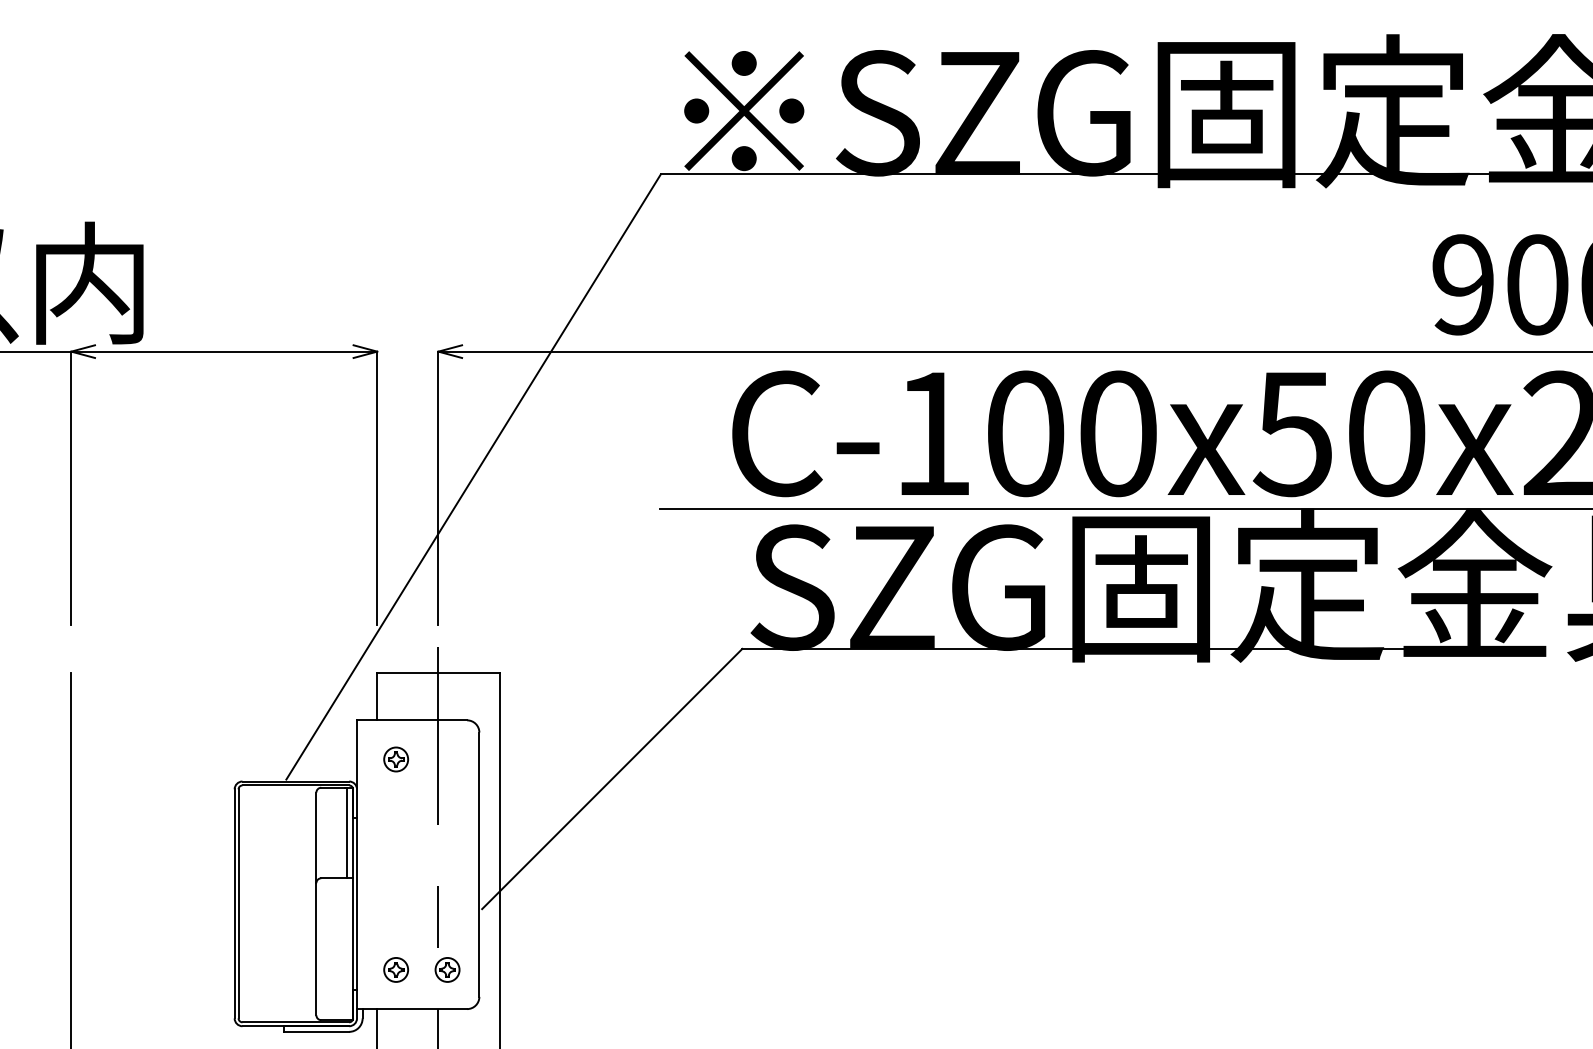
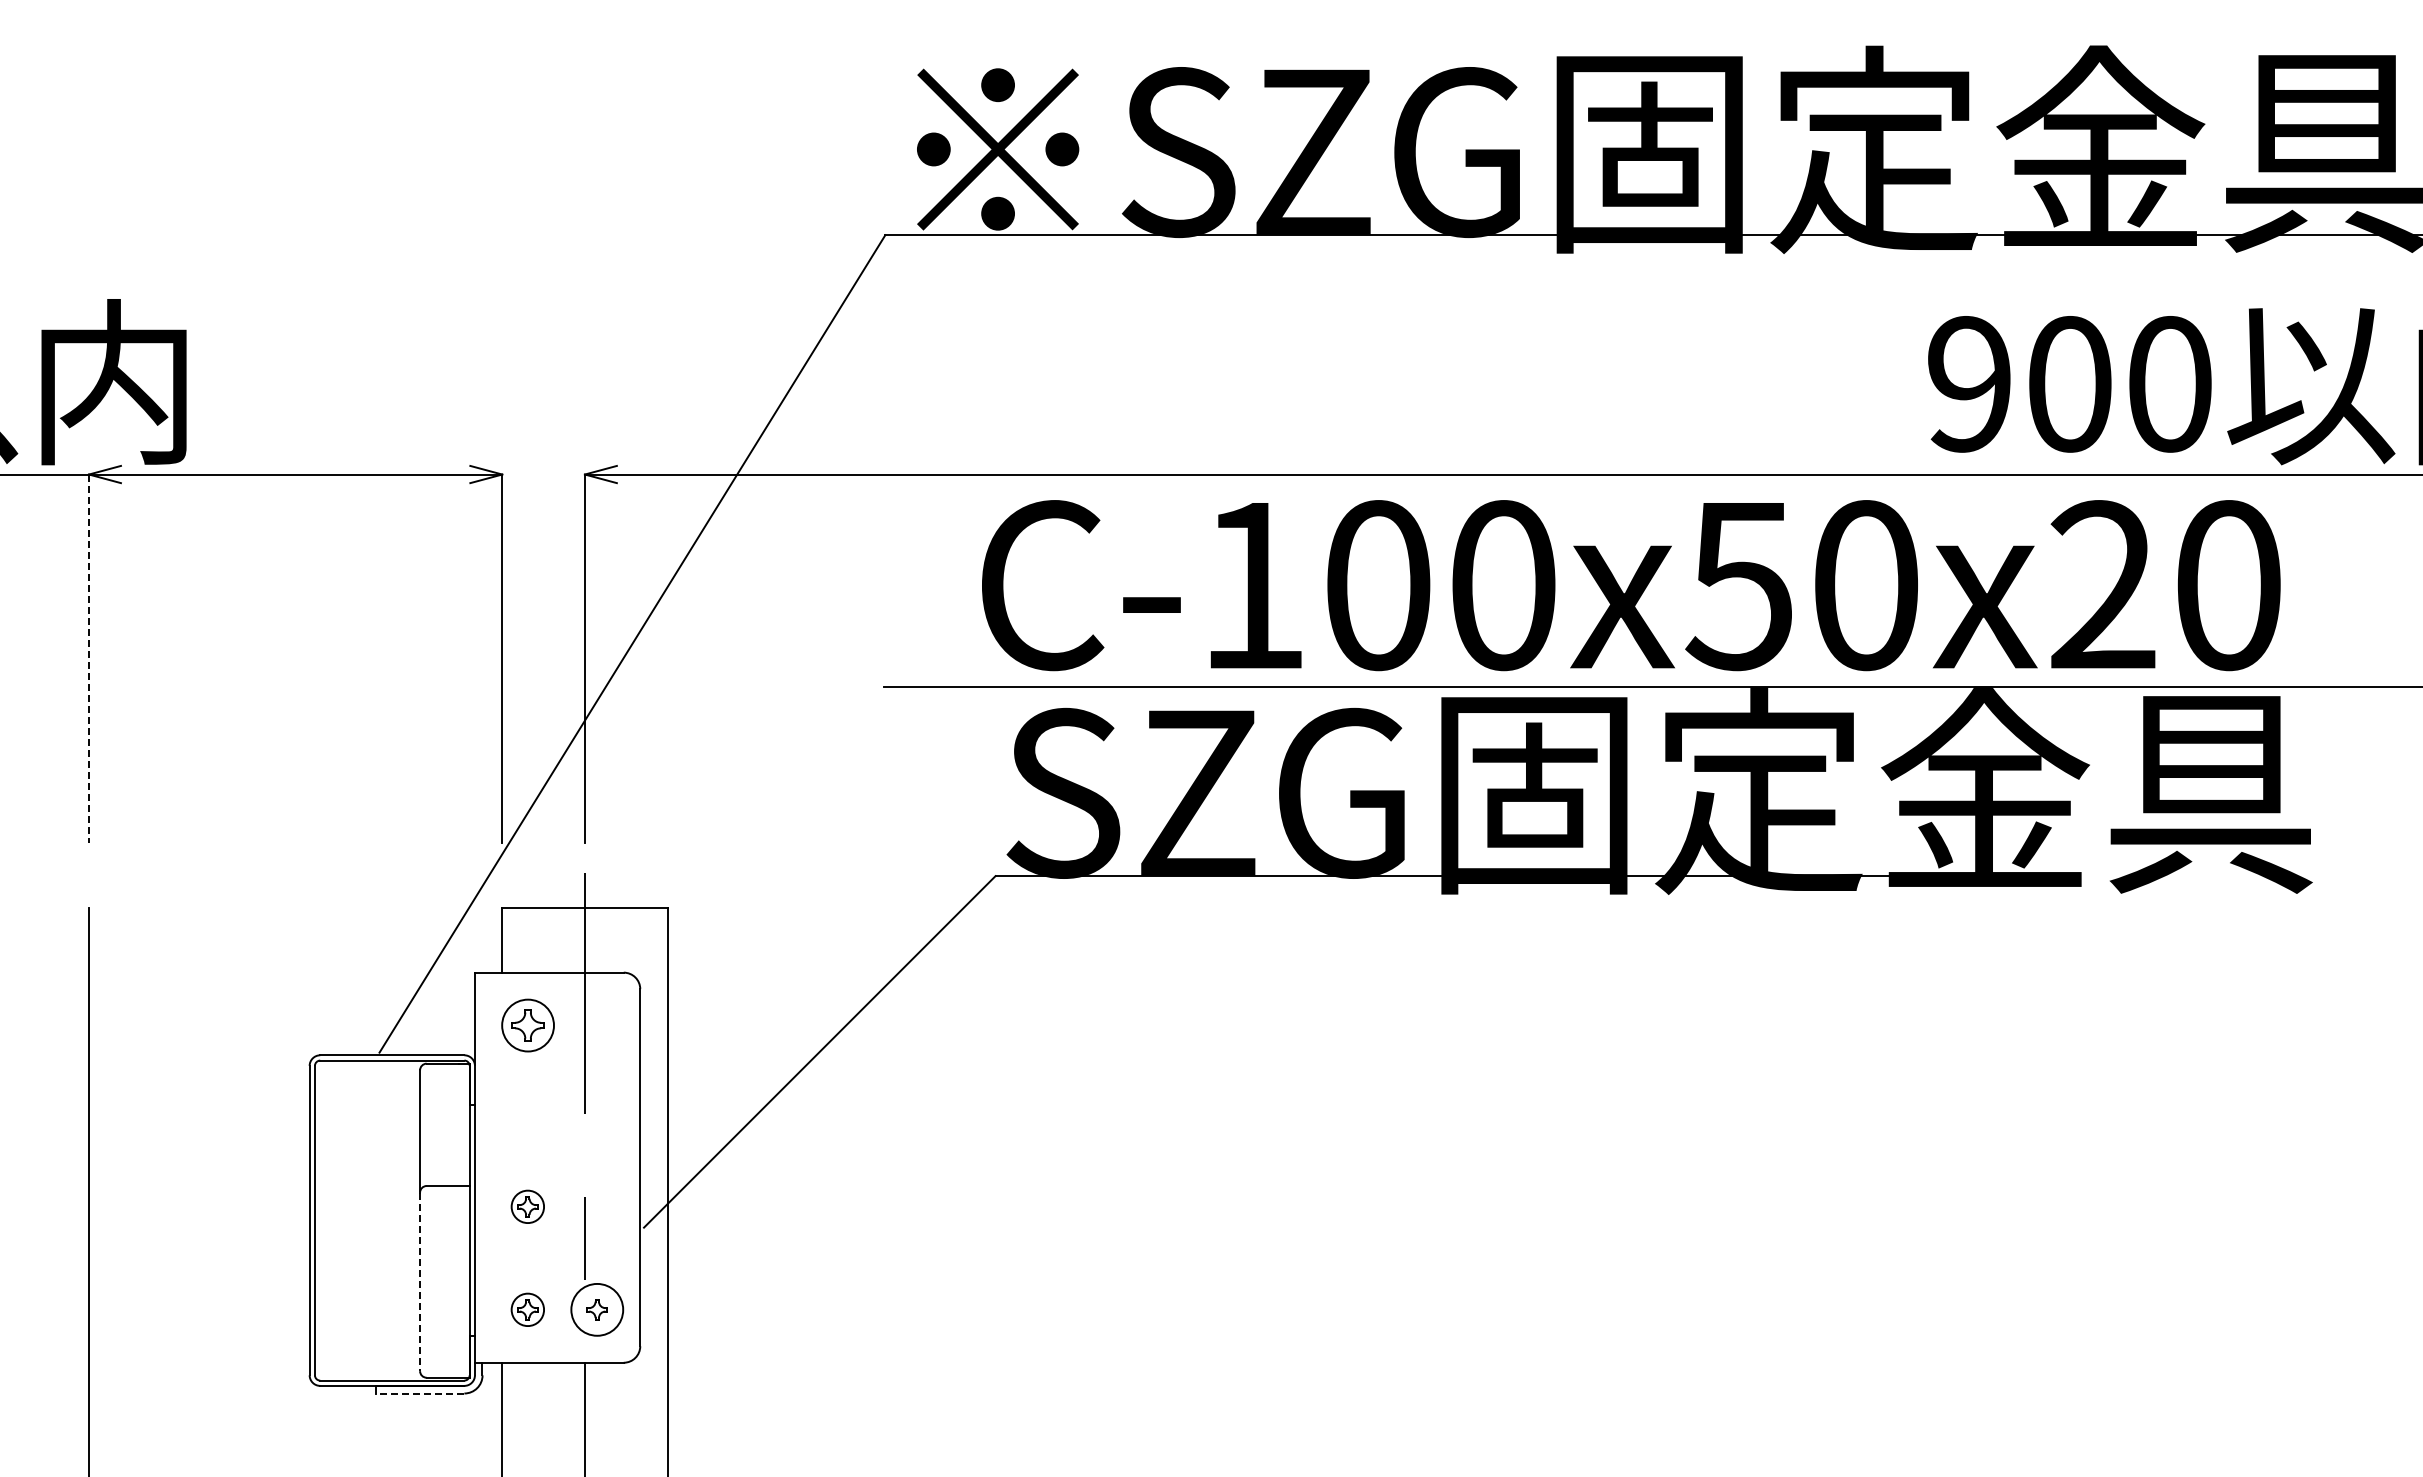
line: (71, 488) -> (89, 659), solid -> dashed
part: (395, 759) -> (527, 1025), size x1.6
line: (347, 832) -> (461, 1124), removed
part: (395, 893) -> (527, 1206), added
line: (316, 949) -> (420, 1282), solid -> dashed
circle: (447, 969) -> (597, 1309), size x1.6
line: (315, 1031) -> (419, 1393), solid -> dashed

